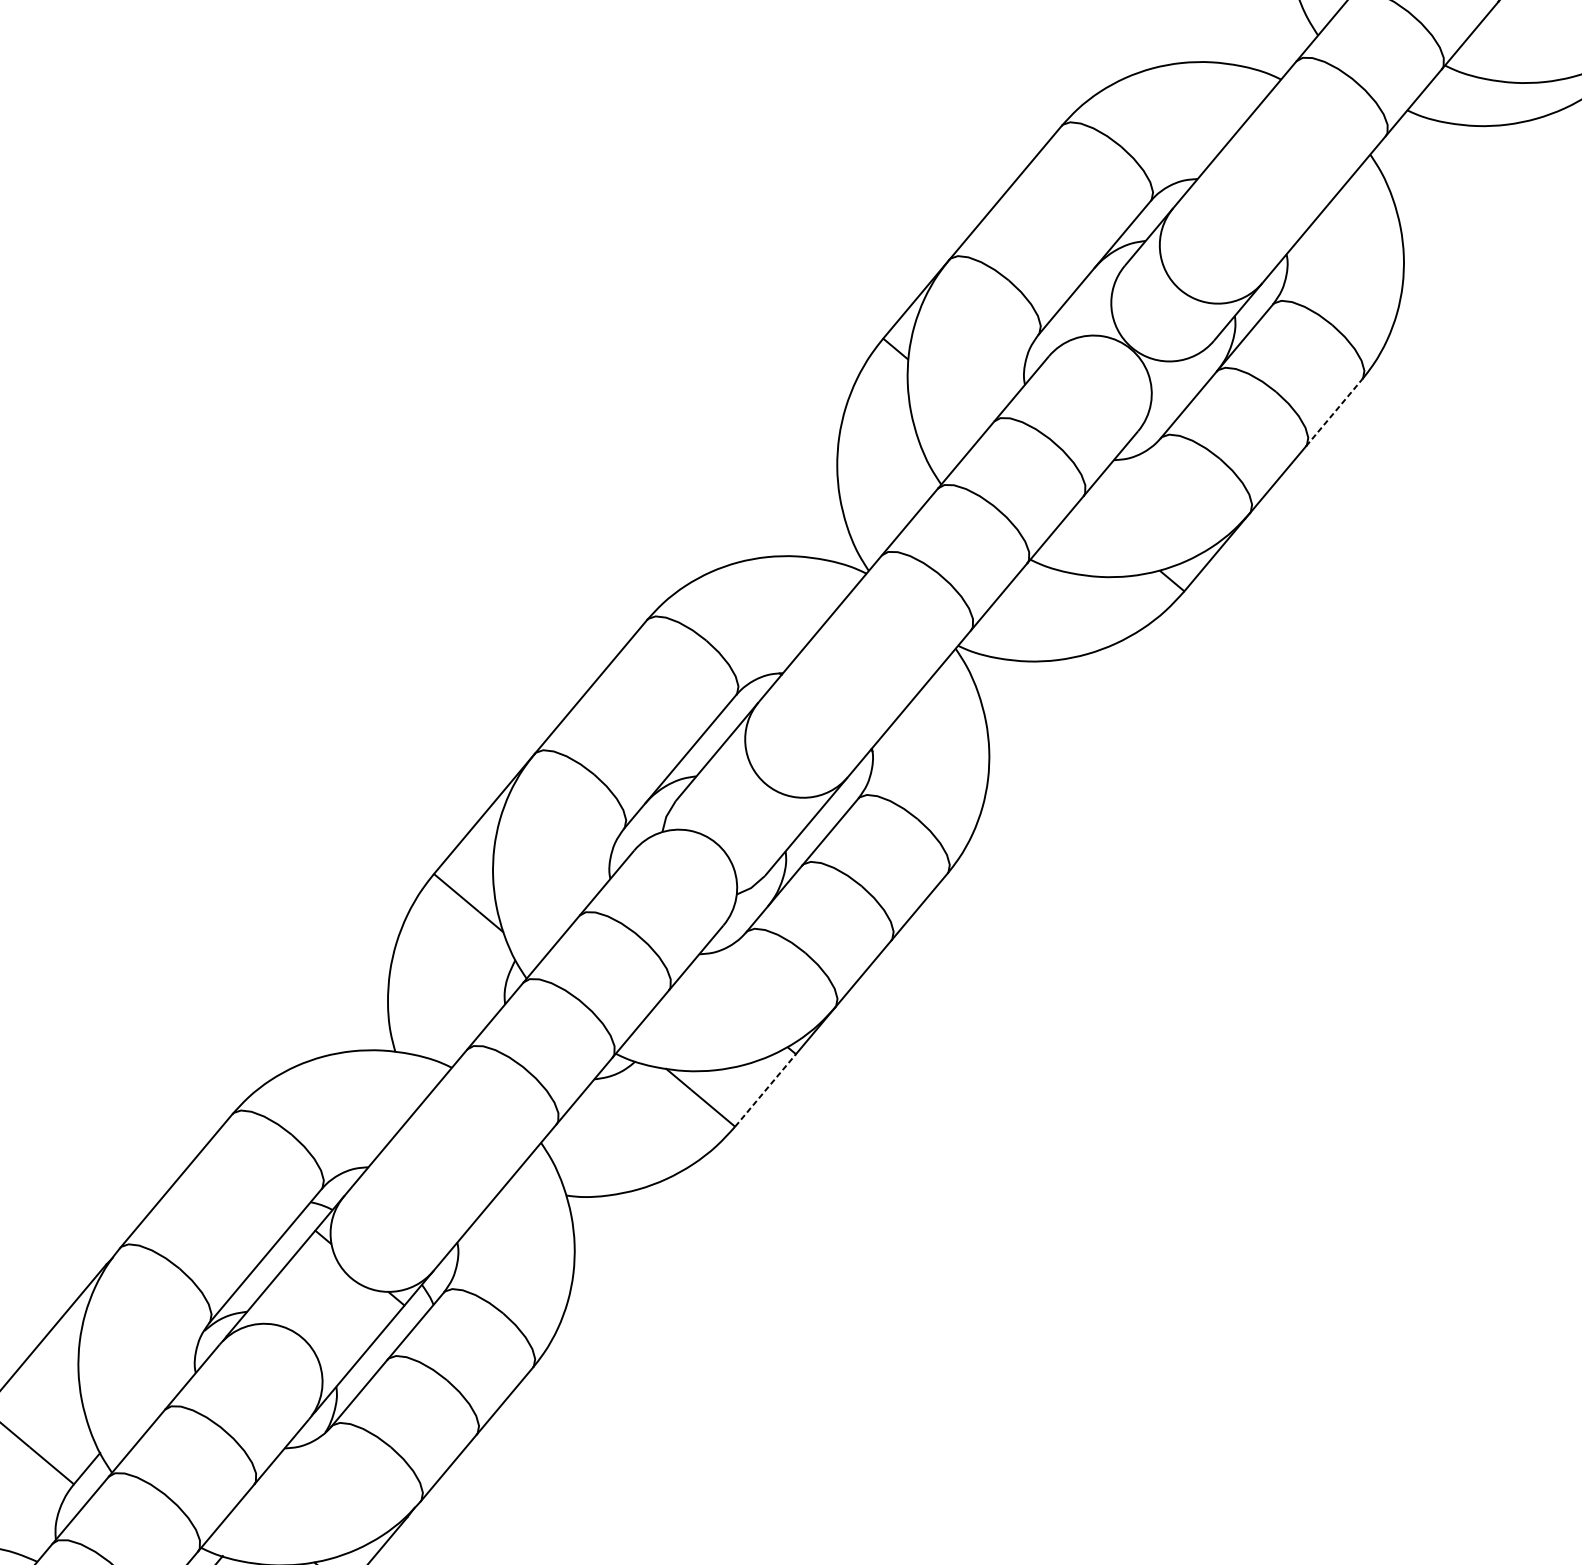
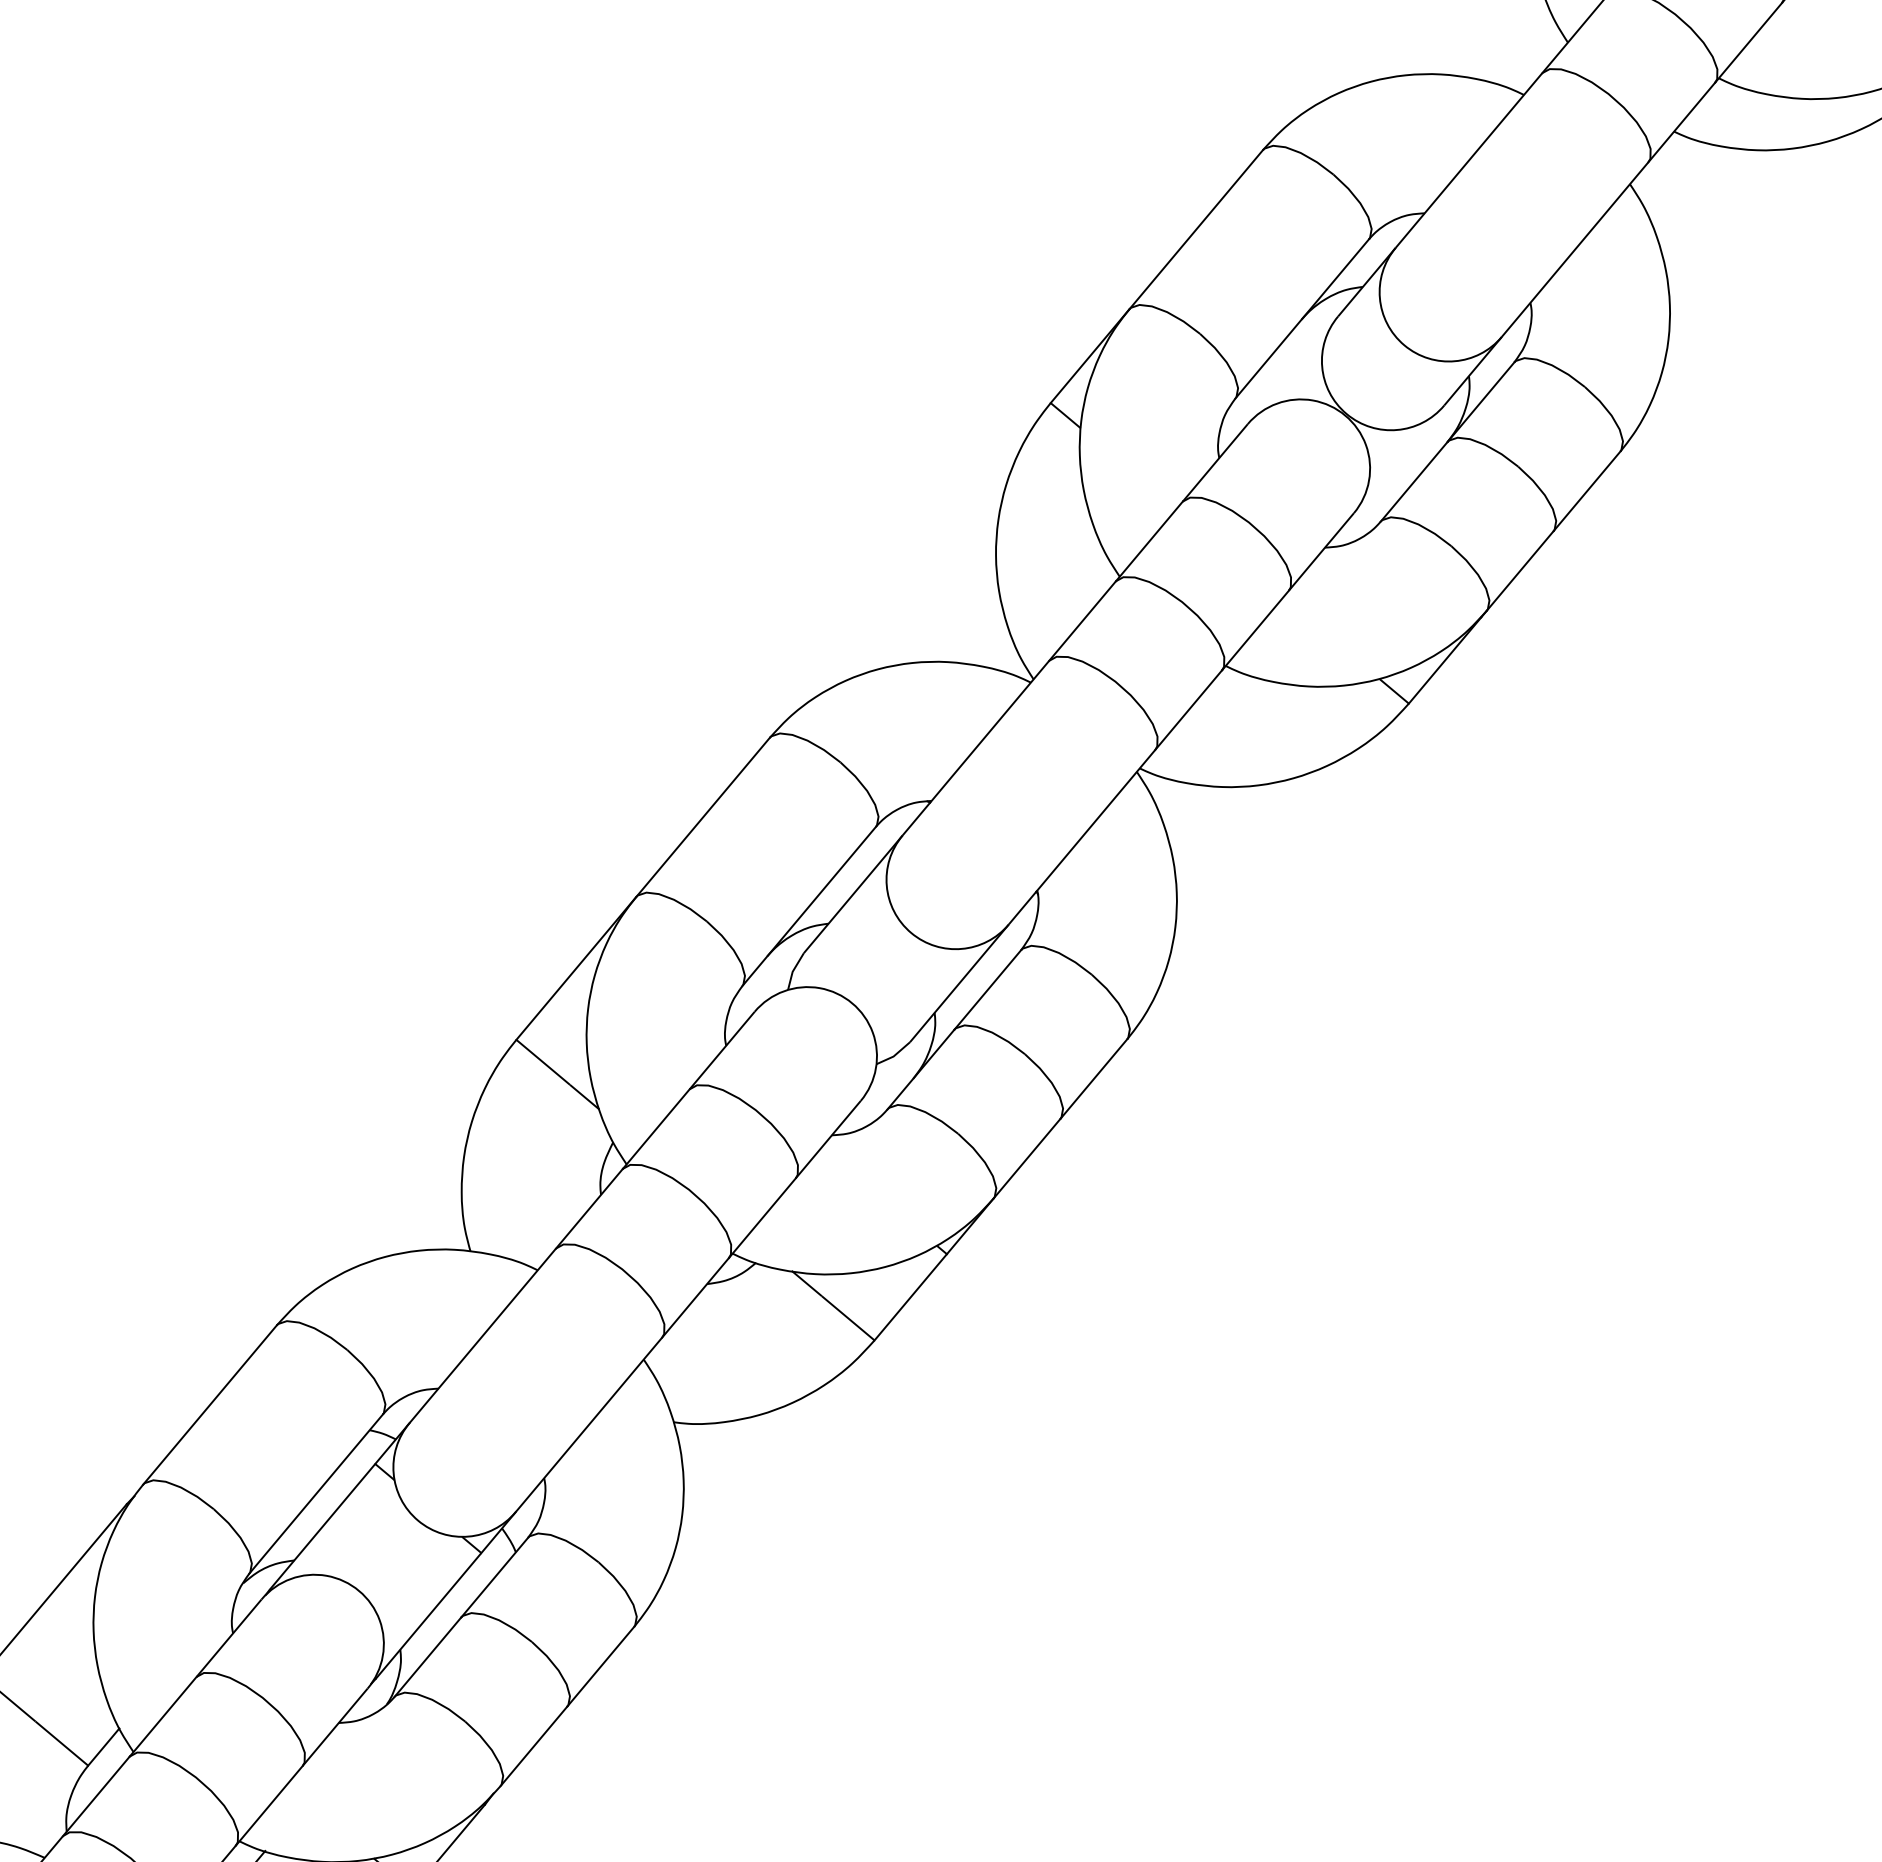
line: (1334, 412) -> (1587, 491), dashed -> solid
line: (766, 1089) -> (911, 1296), dashed -> solid

